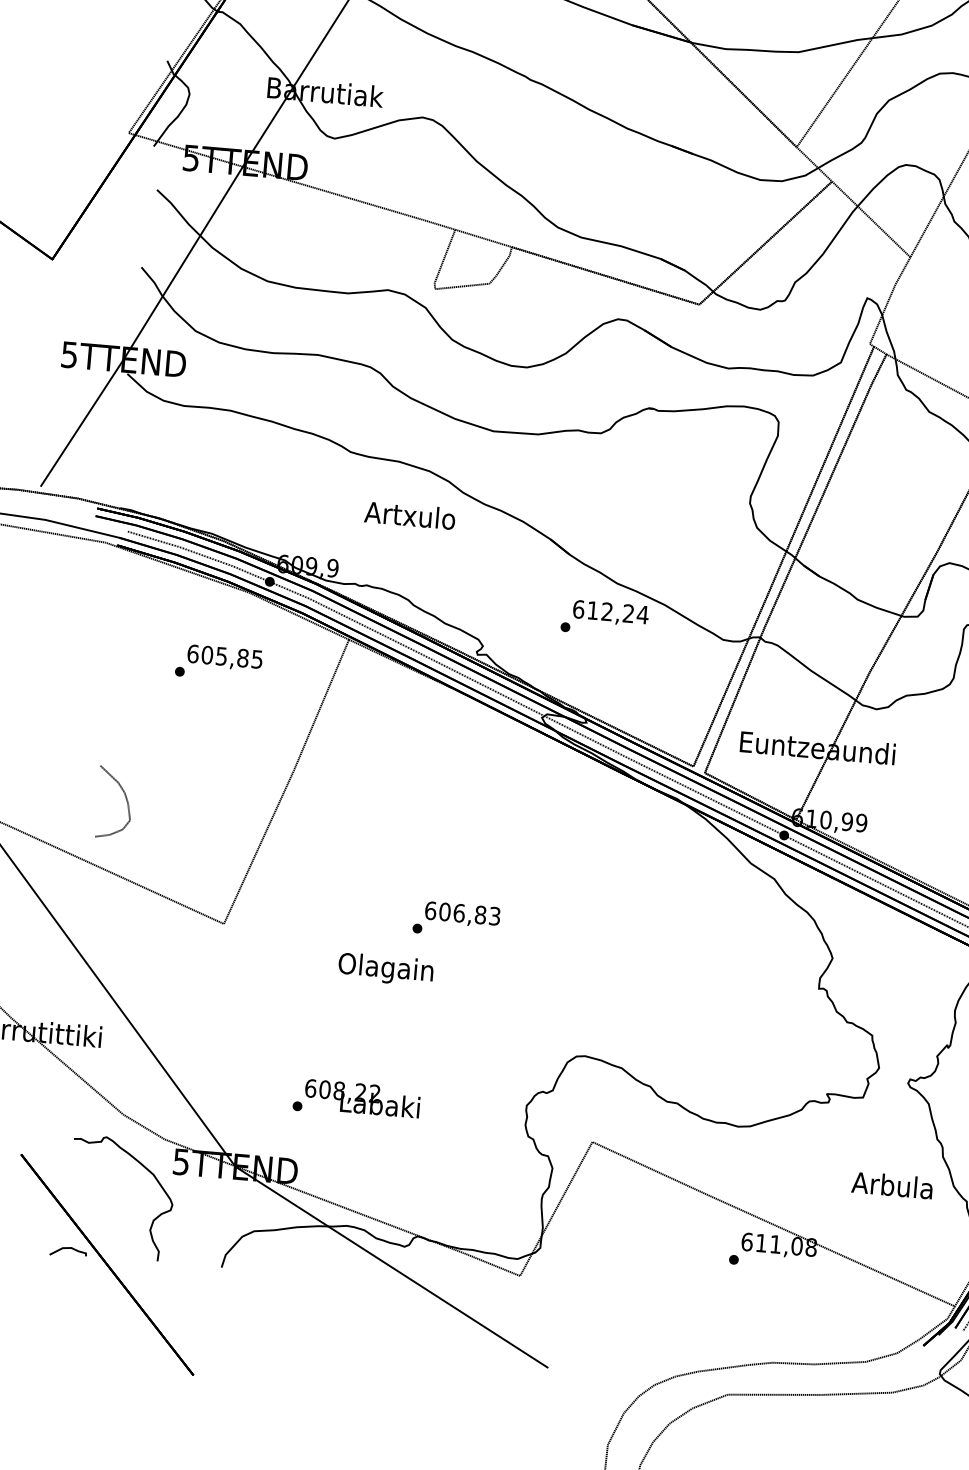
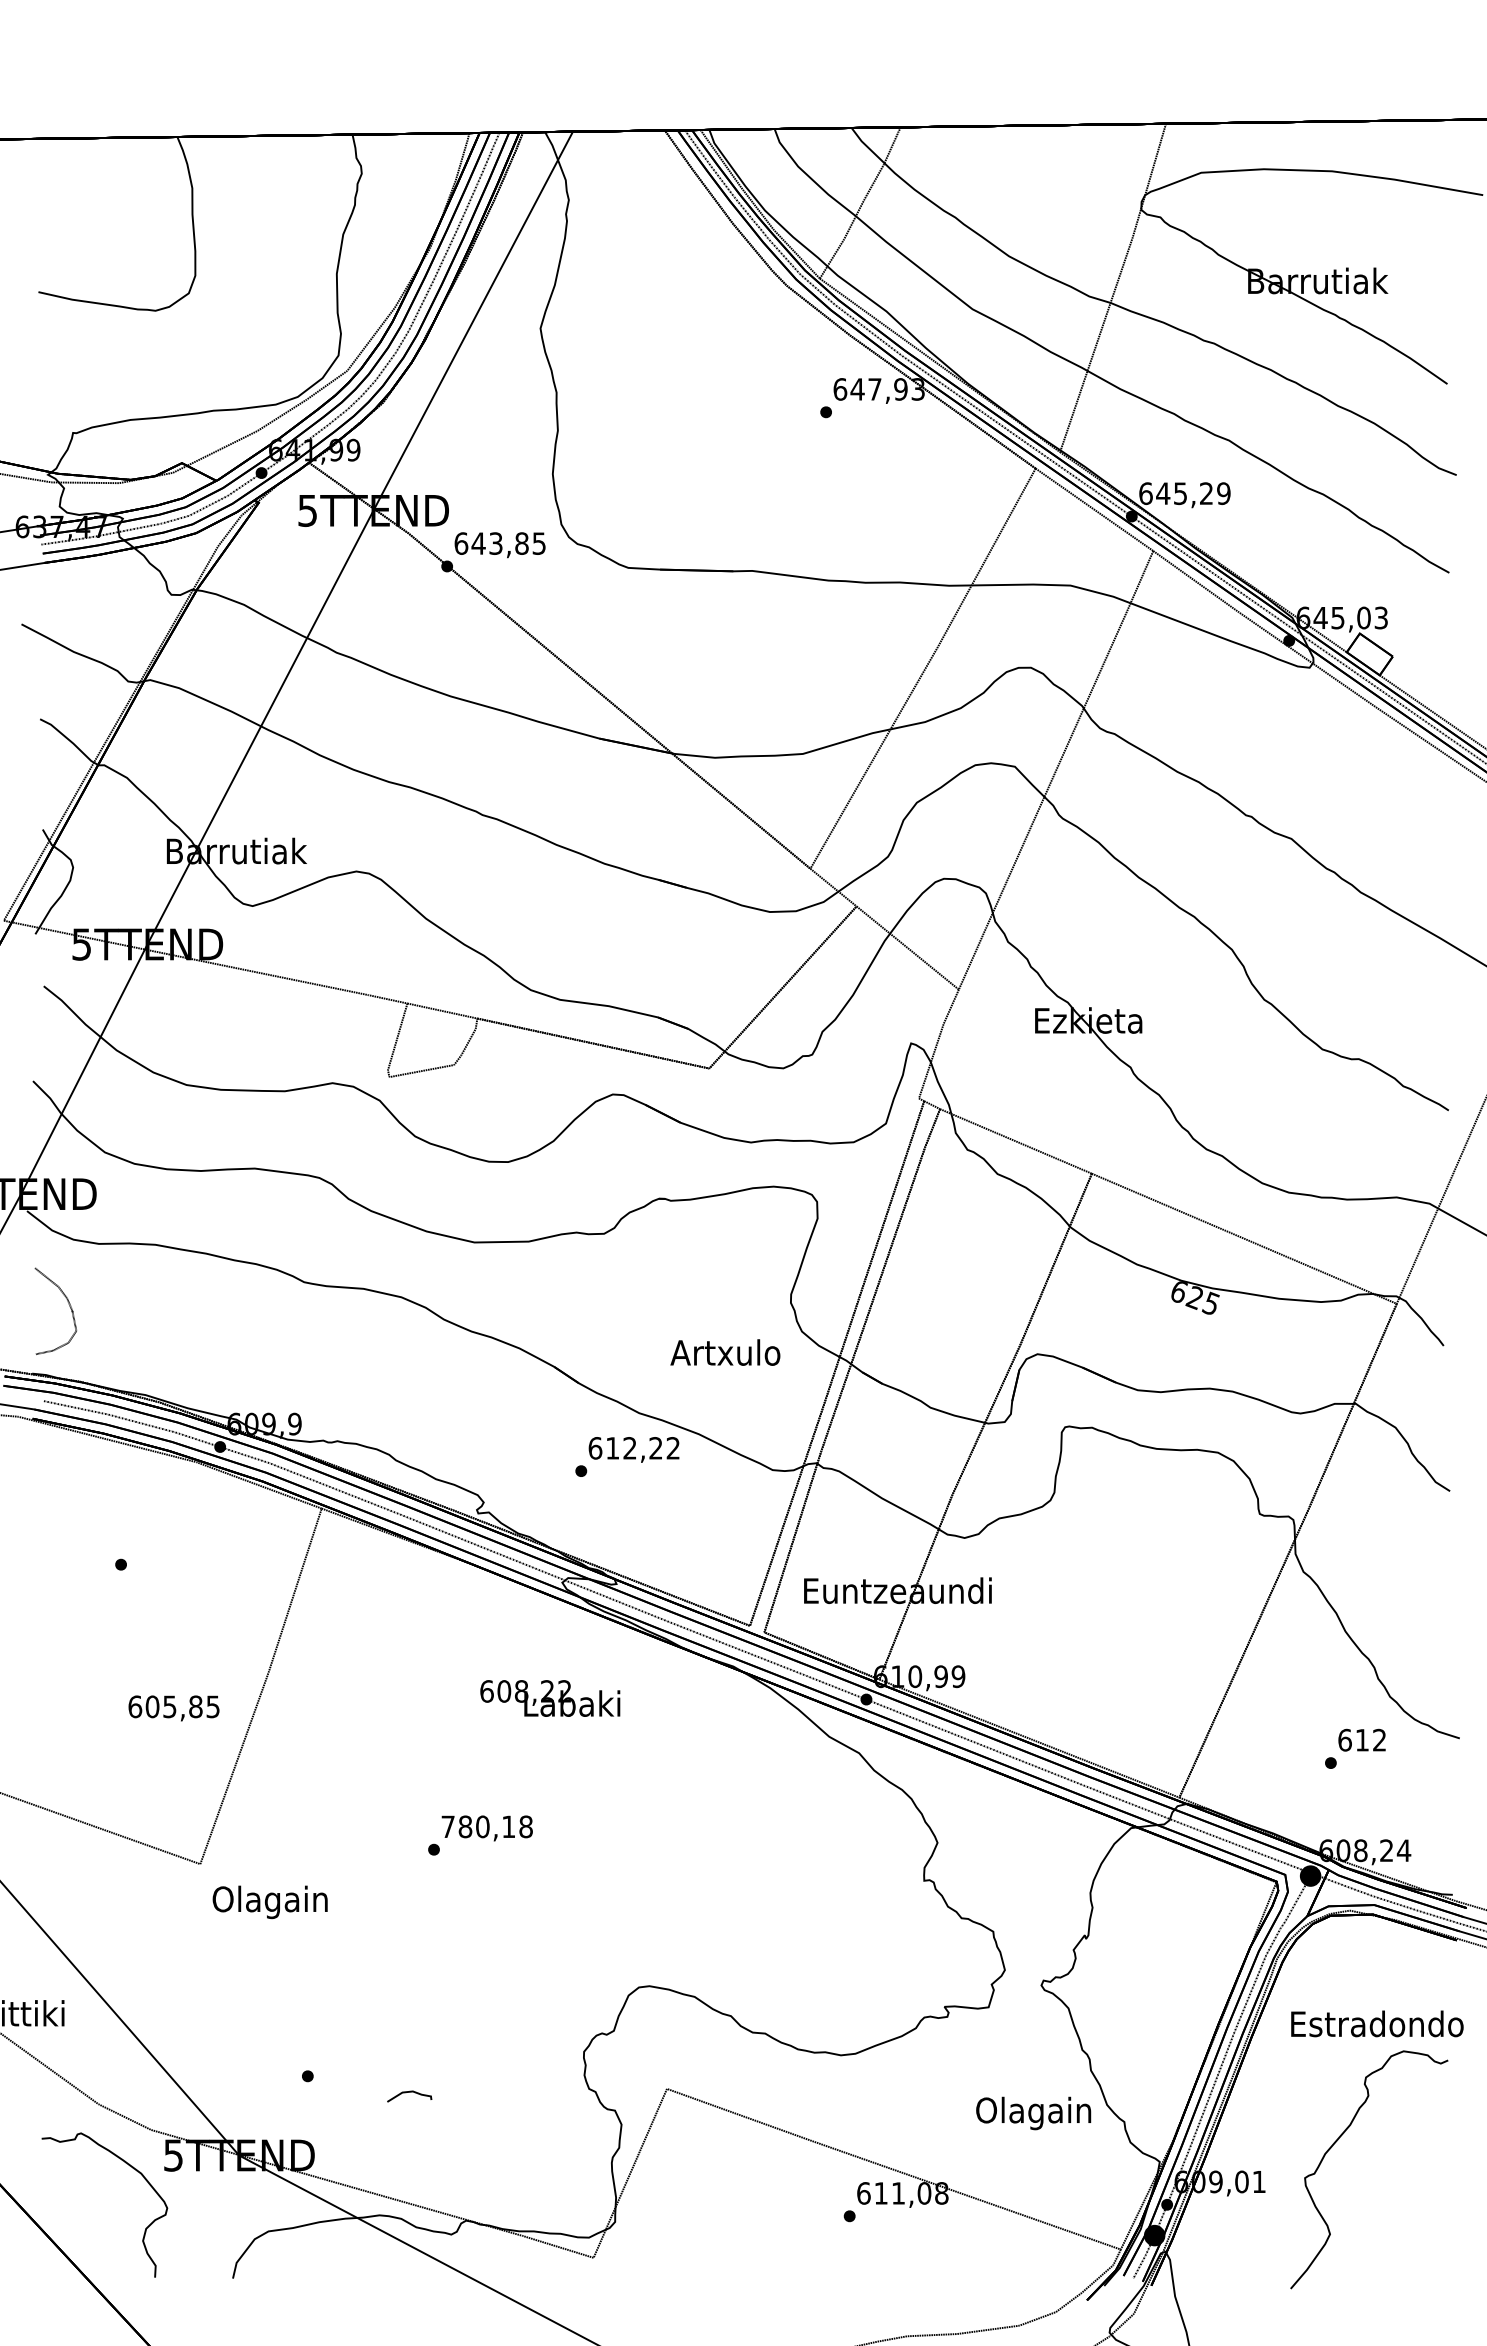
text: (410, 515) -> (725, 1352), moved
text: (643, 615) -> (673, 1448), 612,24 -> 612,22
text: (224, 658) -> (173, 1708), moved
curve: (125, 798) -> (68, 1304), moved
text: (462, 913) -> (486, 1826), 606,83 -> 780,18
text: (385, 969) -> (269, 1902), moved
text: (362, 1098) -> (550, 1698), moved
text: (892, 1188) -> (1033, 2113), Arbula -> Olagain
curve: (68, 1248) -> (409, 2092), moved

